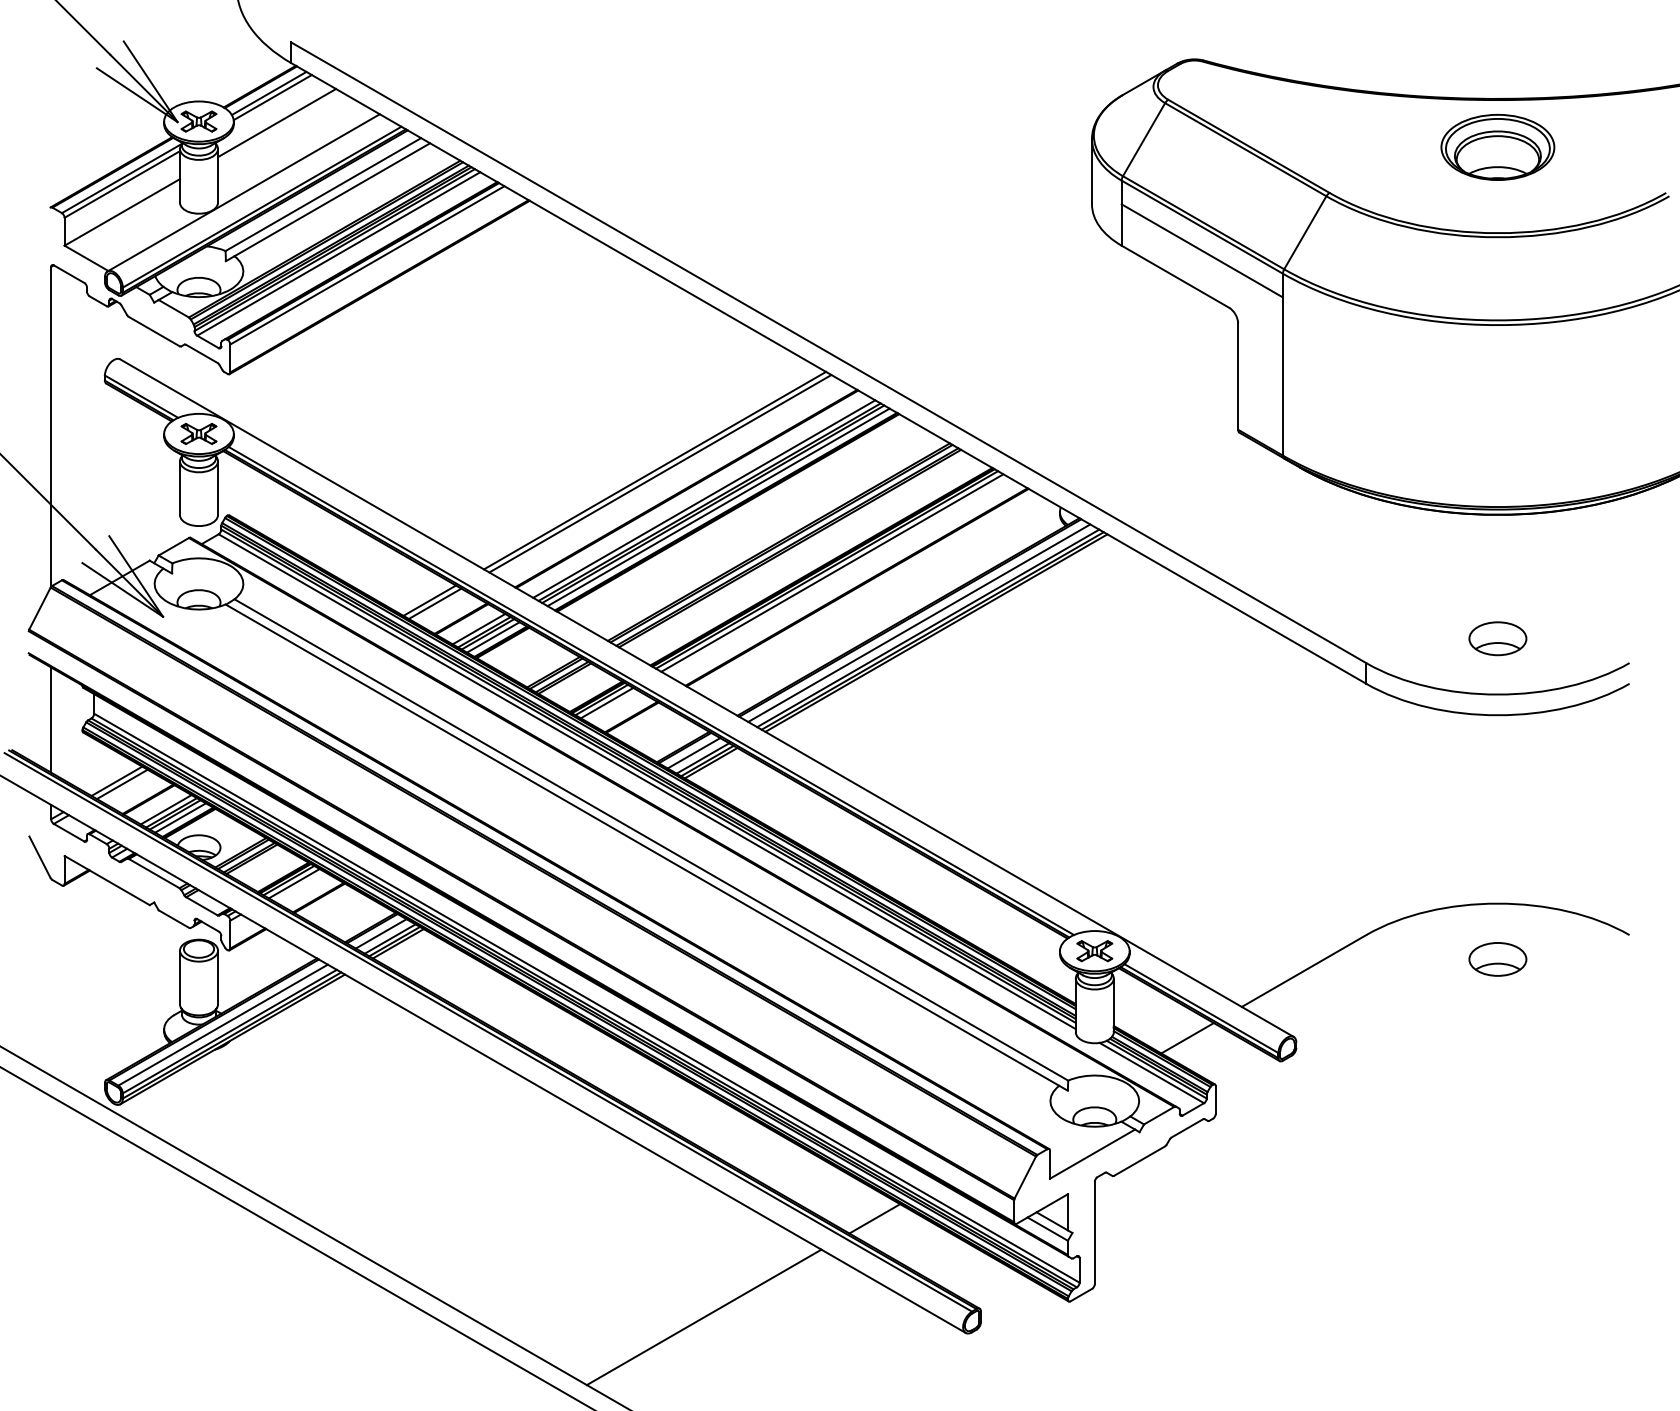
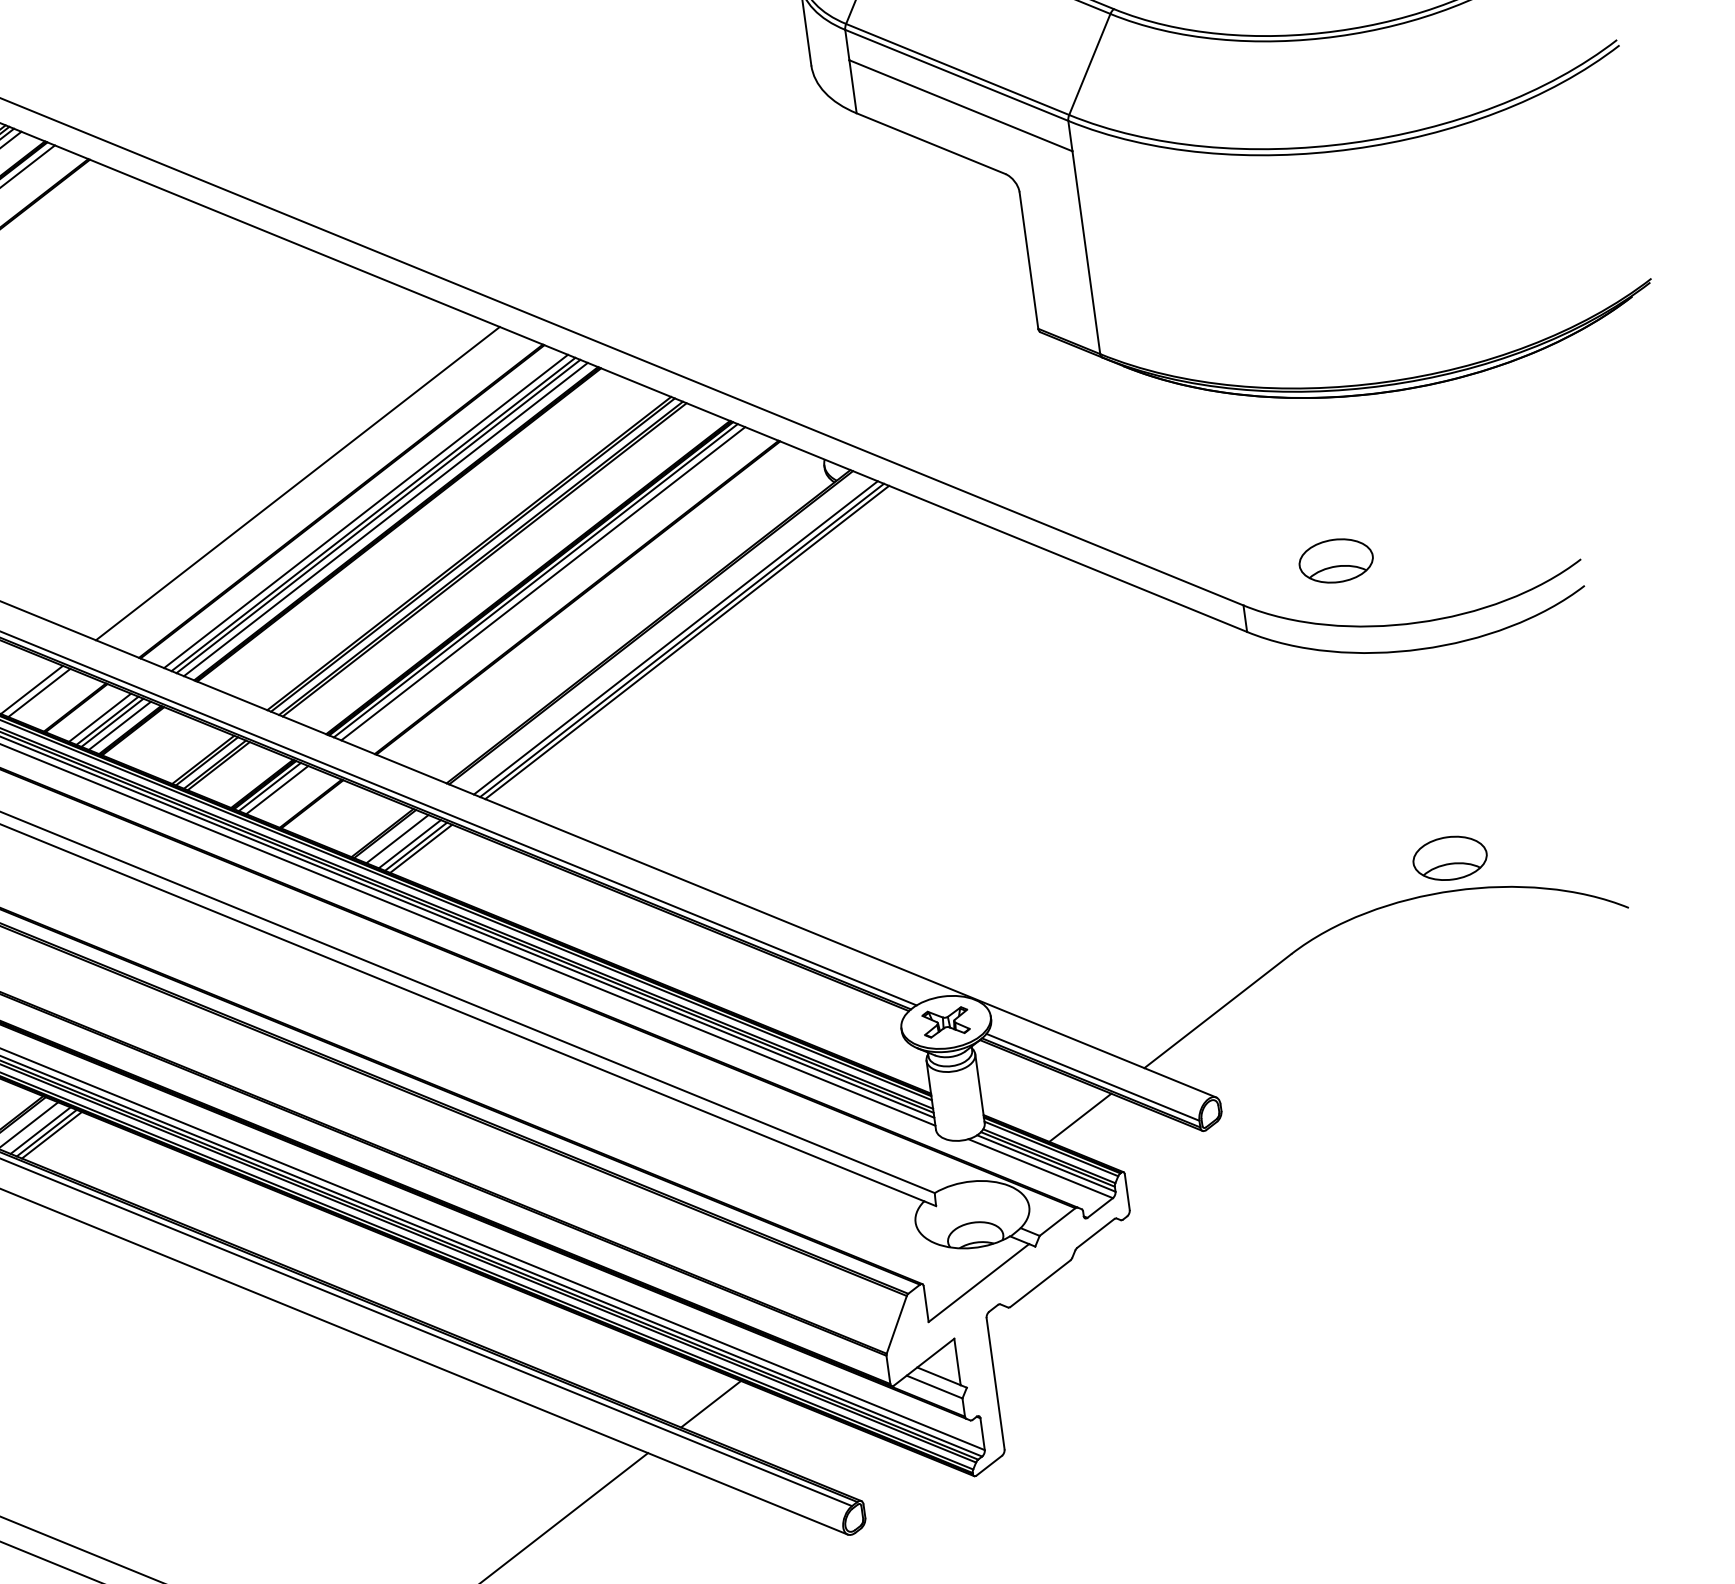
line: (660, 473) -> (305, 486), removed
line: (919, 622) -> (663, 631), removed
part: (1497, 638) -> (1335, 560), moved
part: (1497, 959) -> (1449, 858), moved

